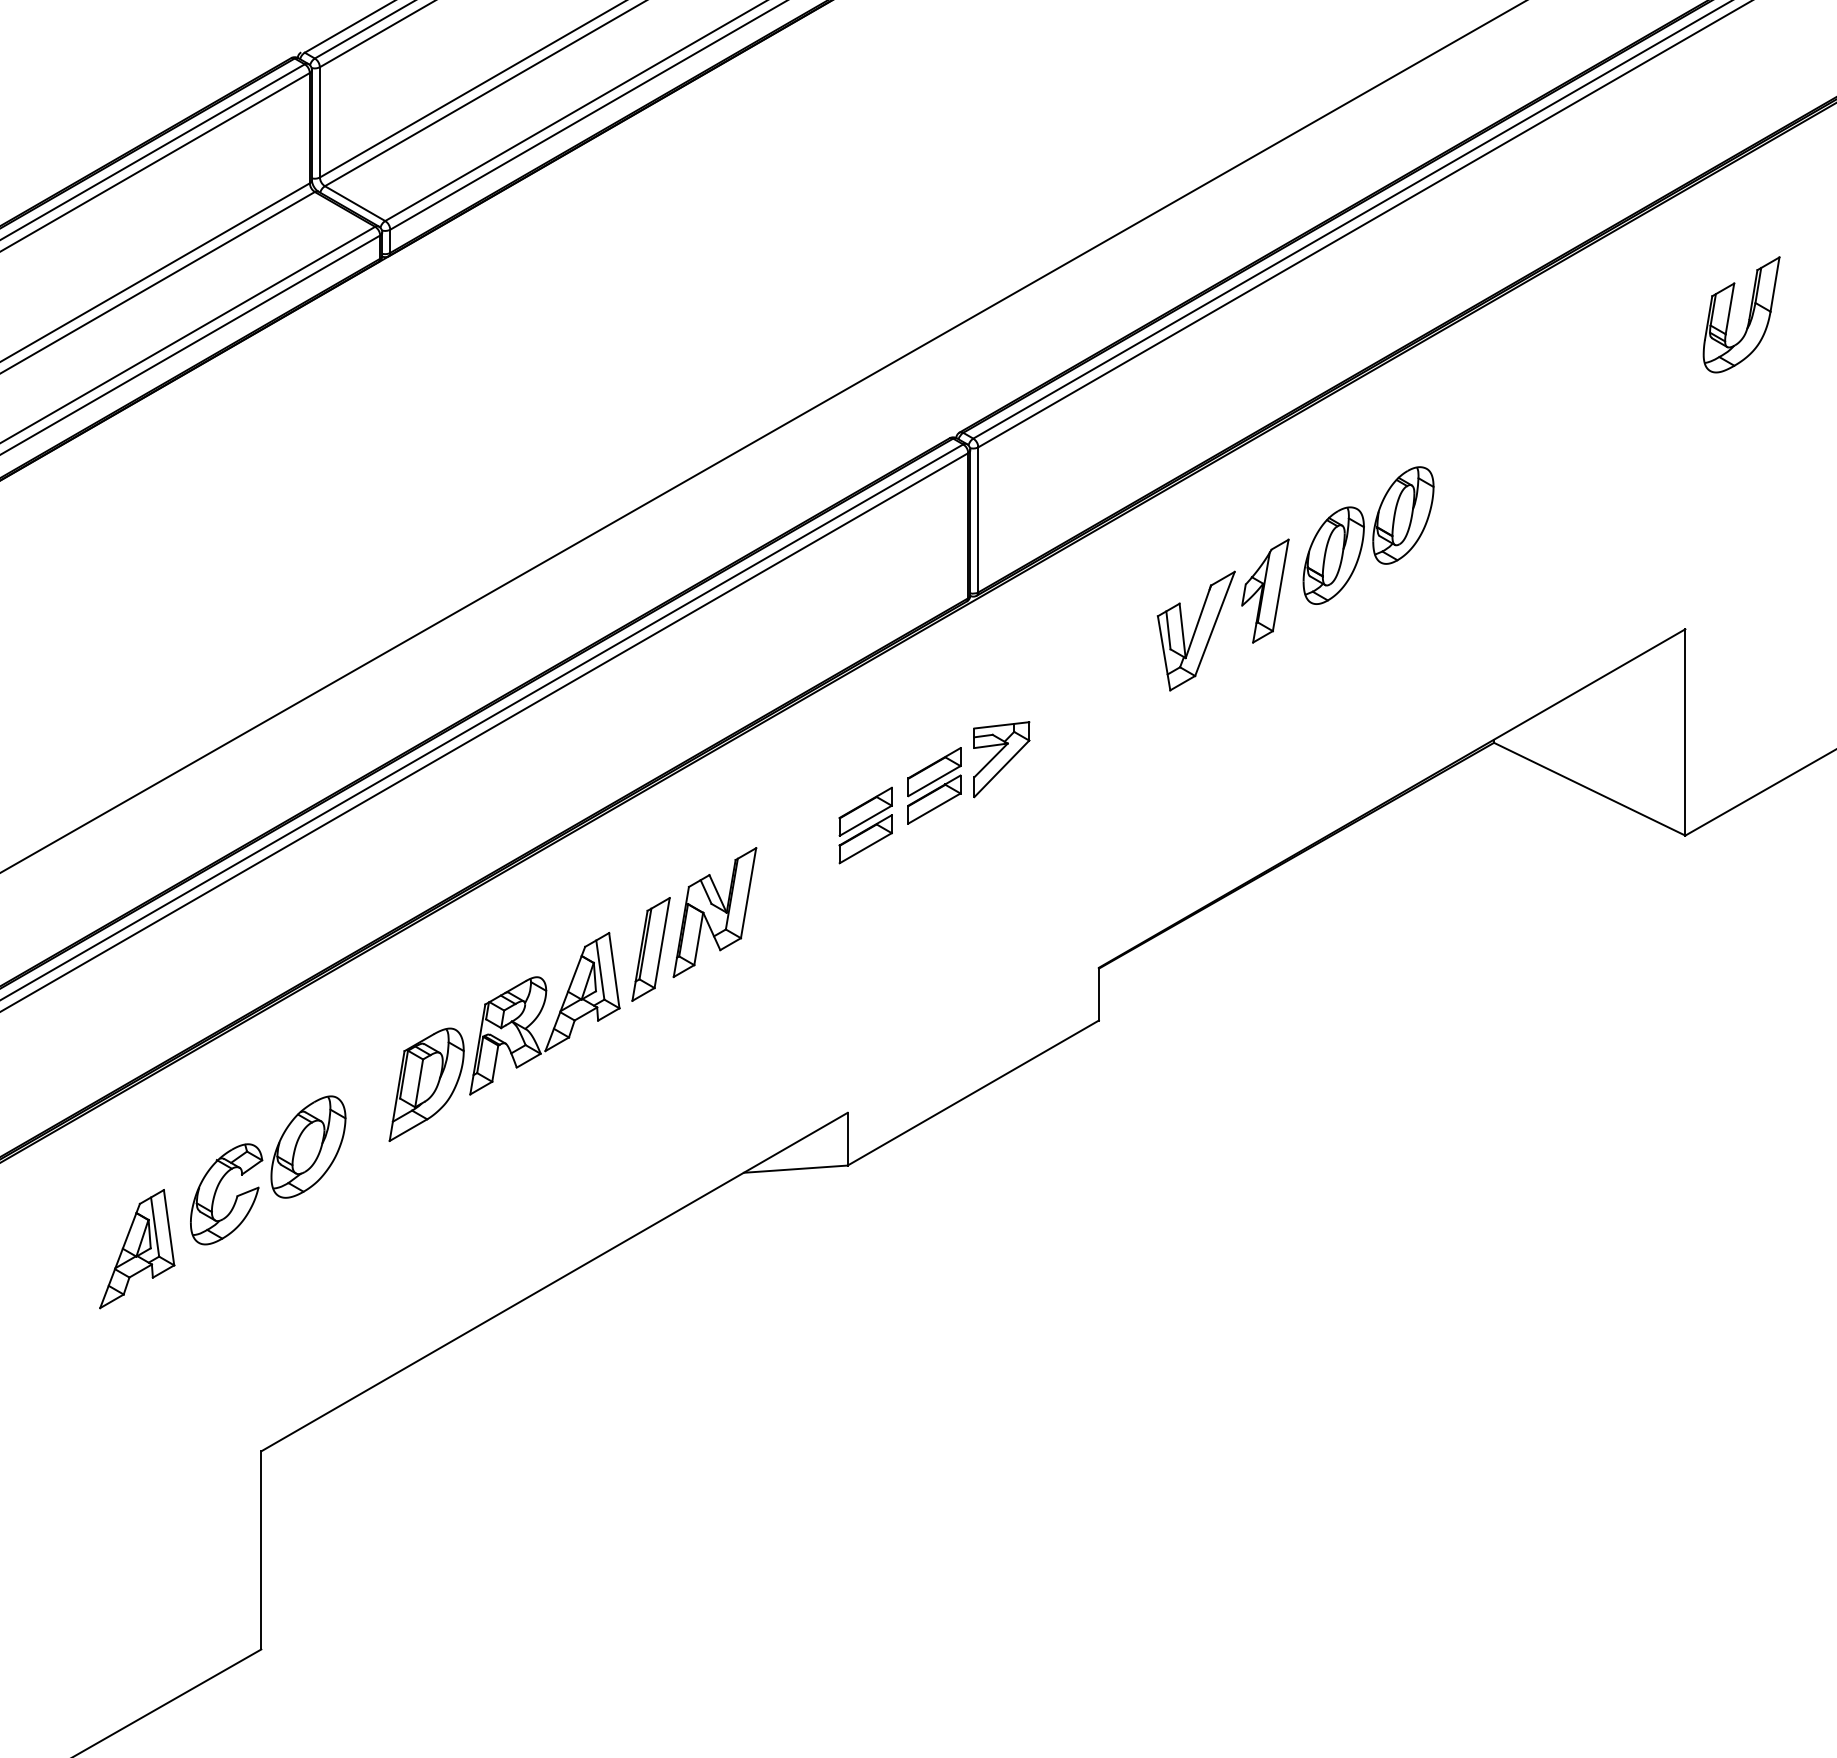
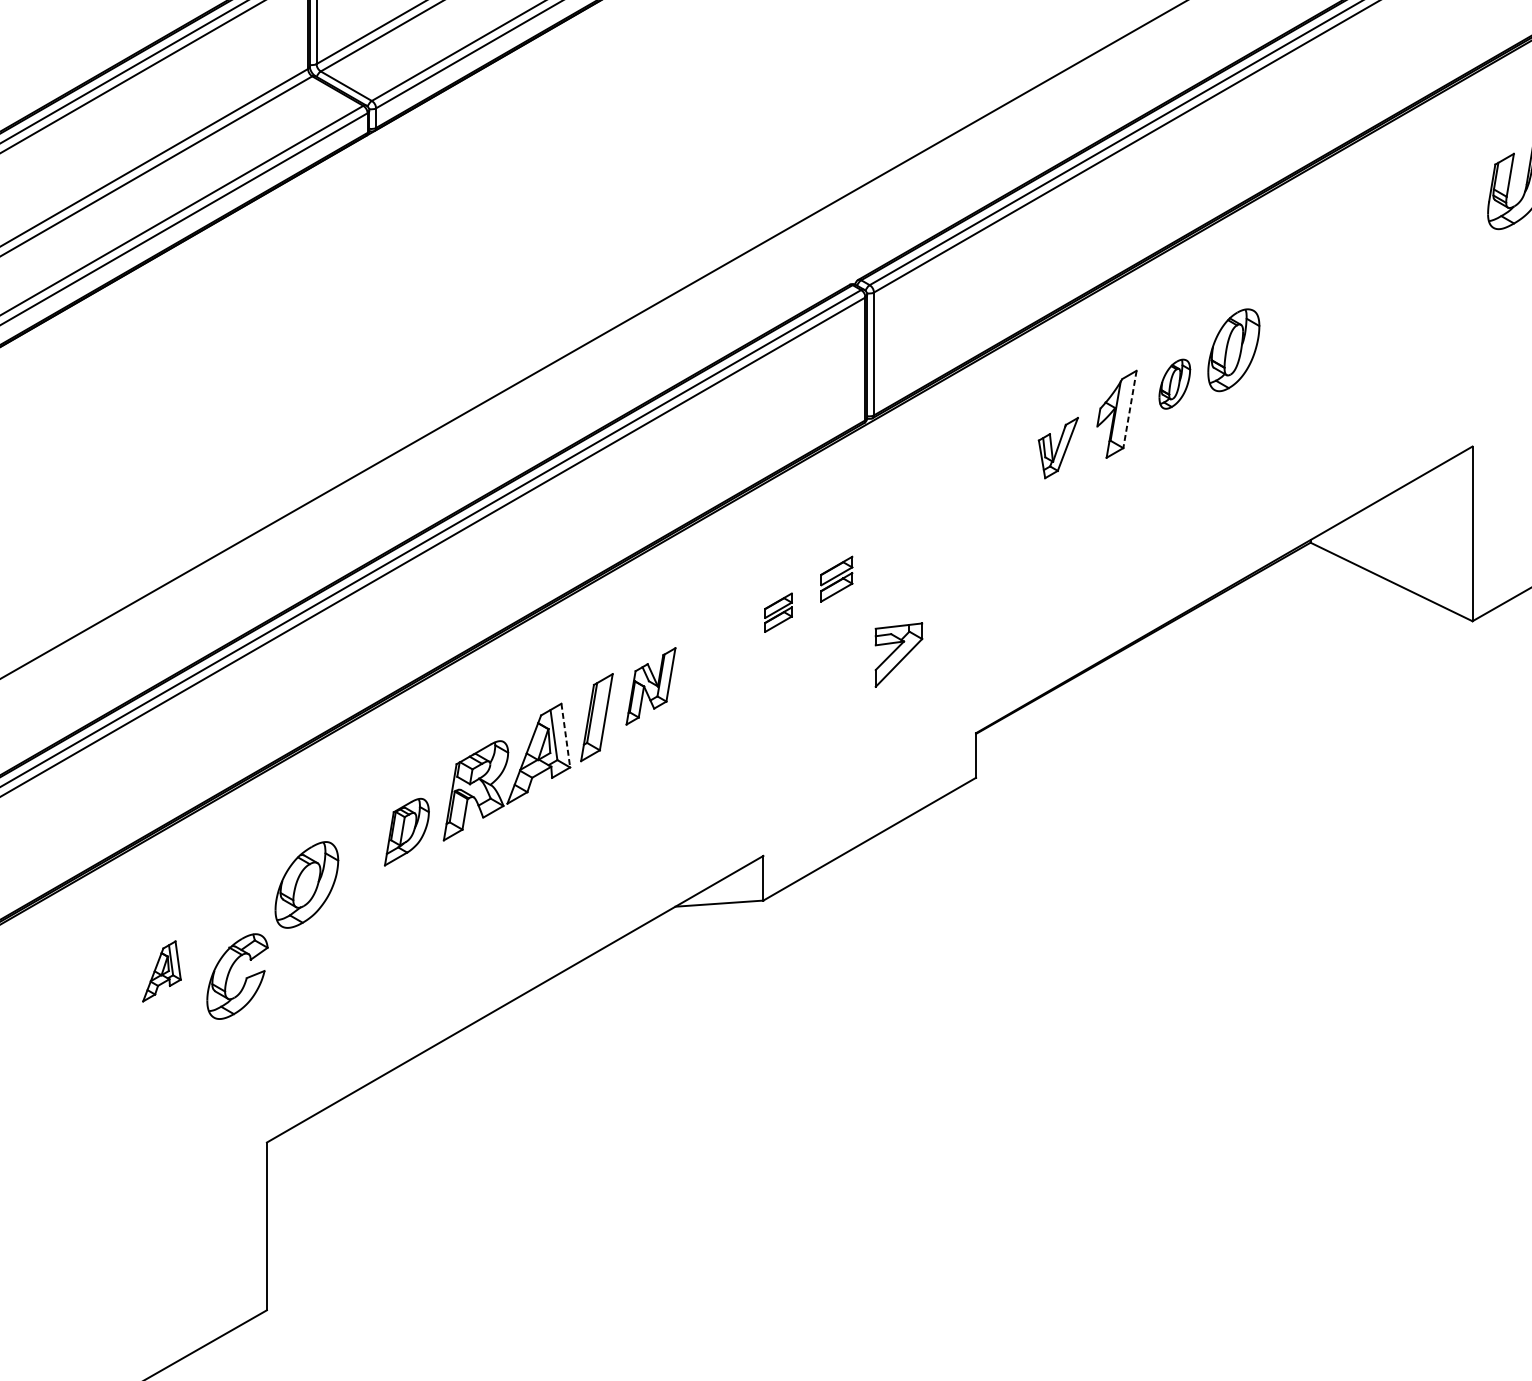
part: (1333, 555) -> (1174, 384), size x0.6
line: (1280, 585) -> (1129, 409), solid -> dashed
part: (1195, 630) -> (1057, 447), size x0.6
part: (1001, 759) -> (898, 655), moved
part: (934, 785) -> (836, 578), size x0.7
part: (865, 825) -> (778, 612), size x0.6
part: (714, 912) -> (650, 686), size x0.7
line: (614, 971) -> (565, 736), solid -> dashed
part: (426, 1084) -> (406, 831), size x0.7
part: (235, 1198) -> (245, 980), moved
part: (137, 1249) -> (162, 971), size x0.6

